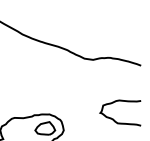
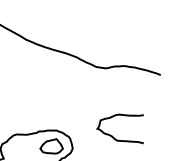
curve: (113, 118) -> (112, 135), moved

